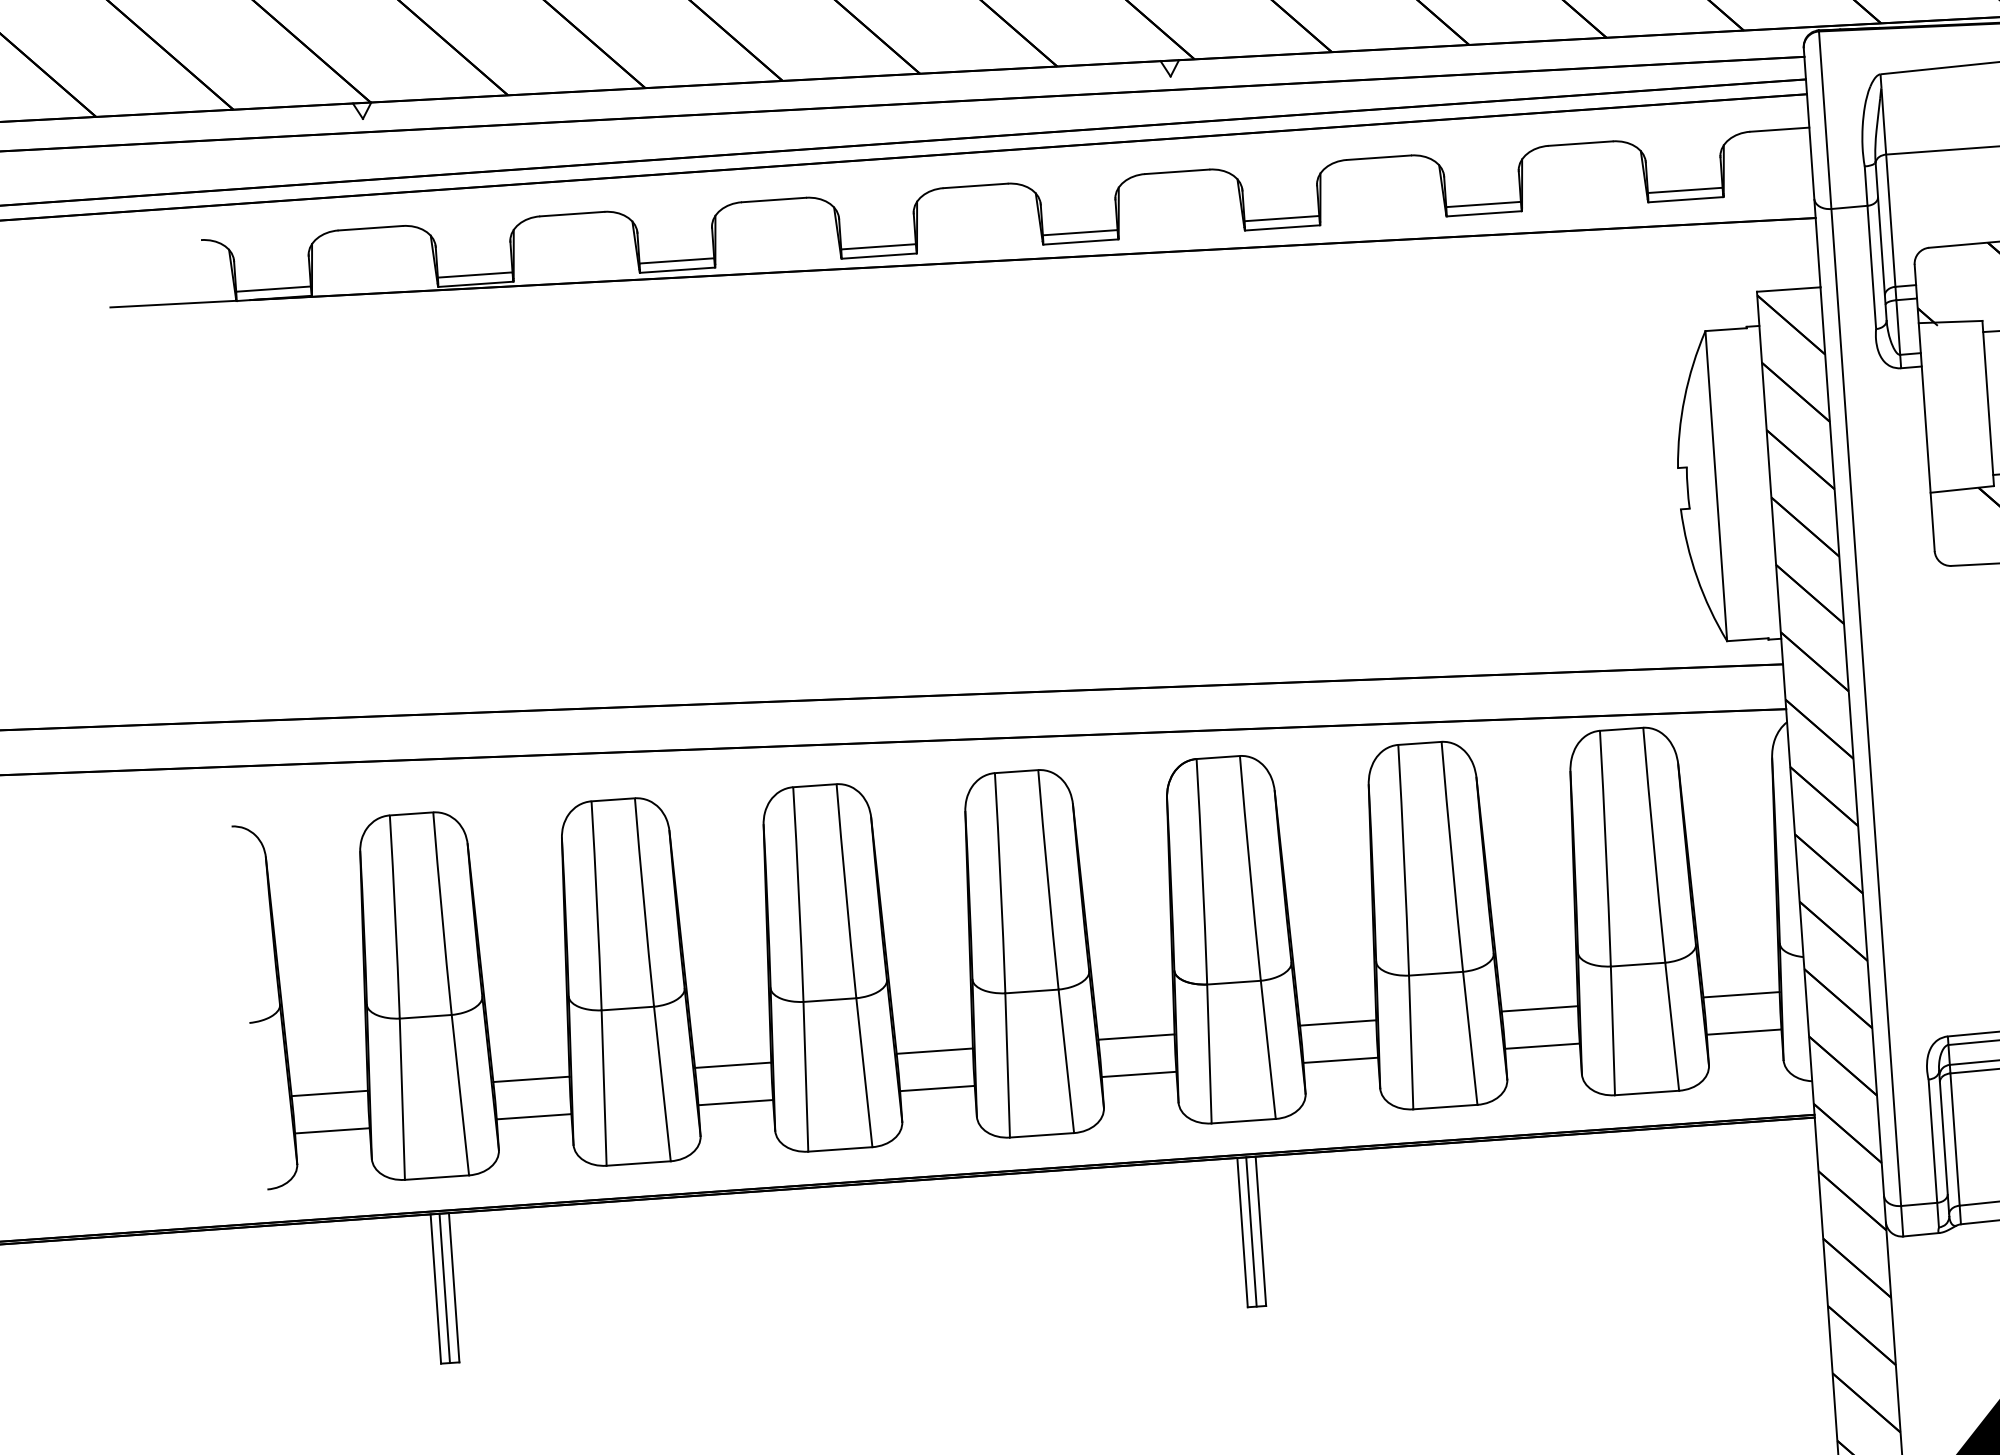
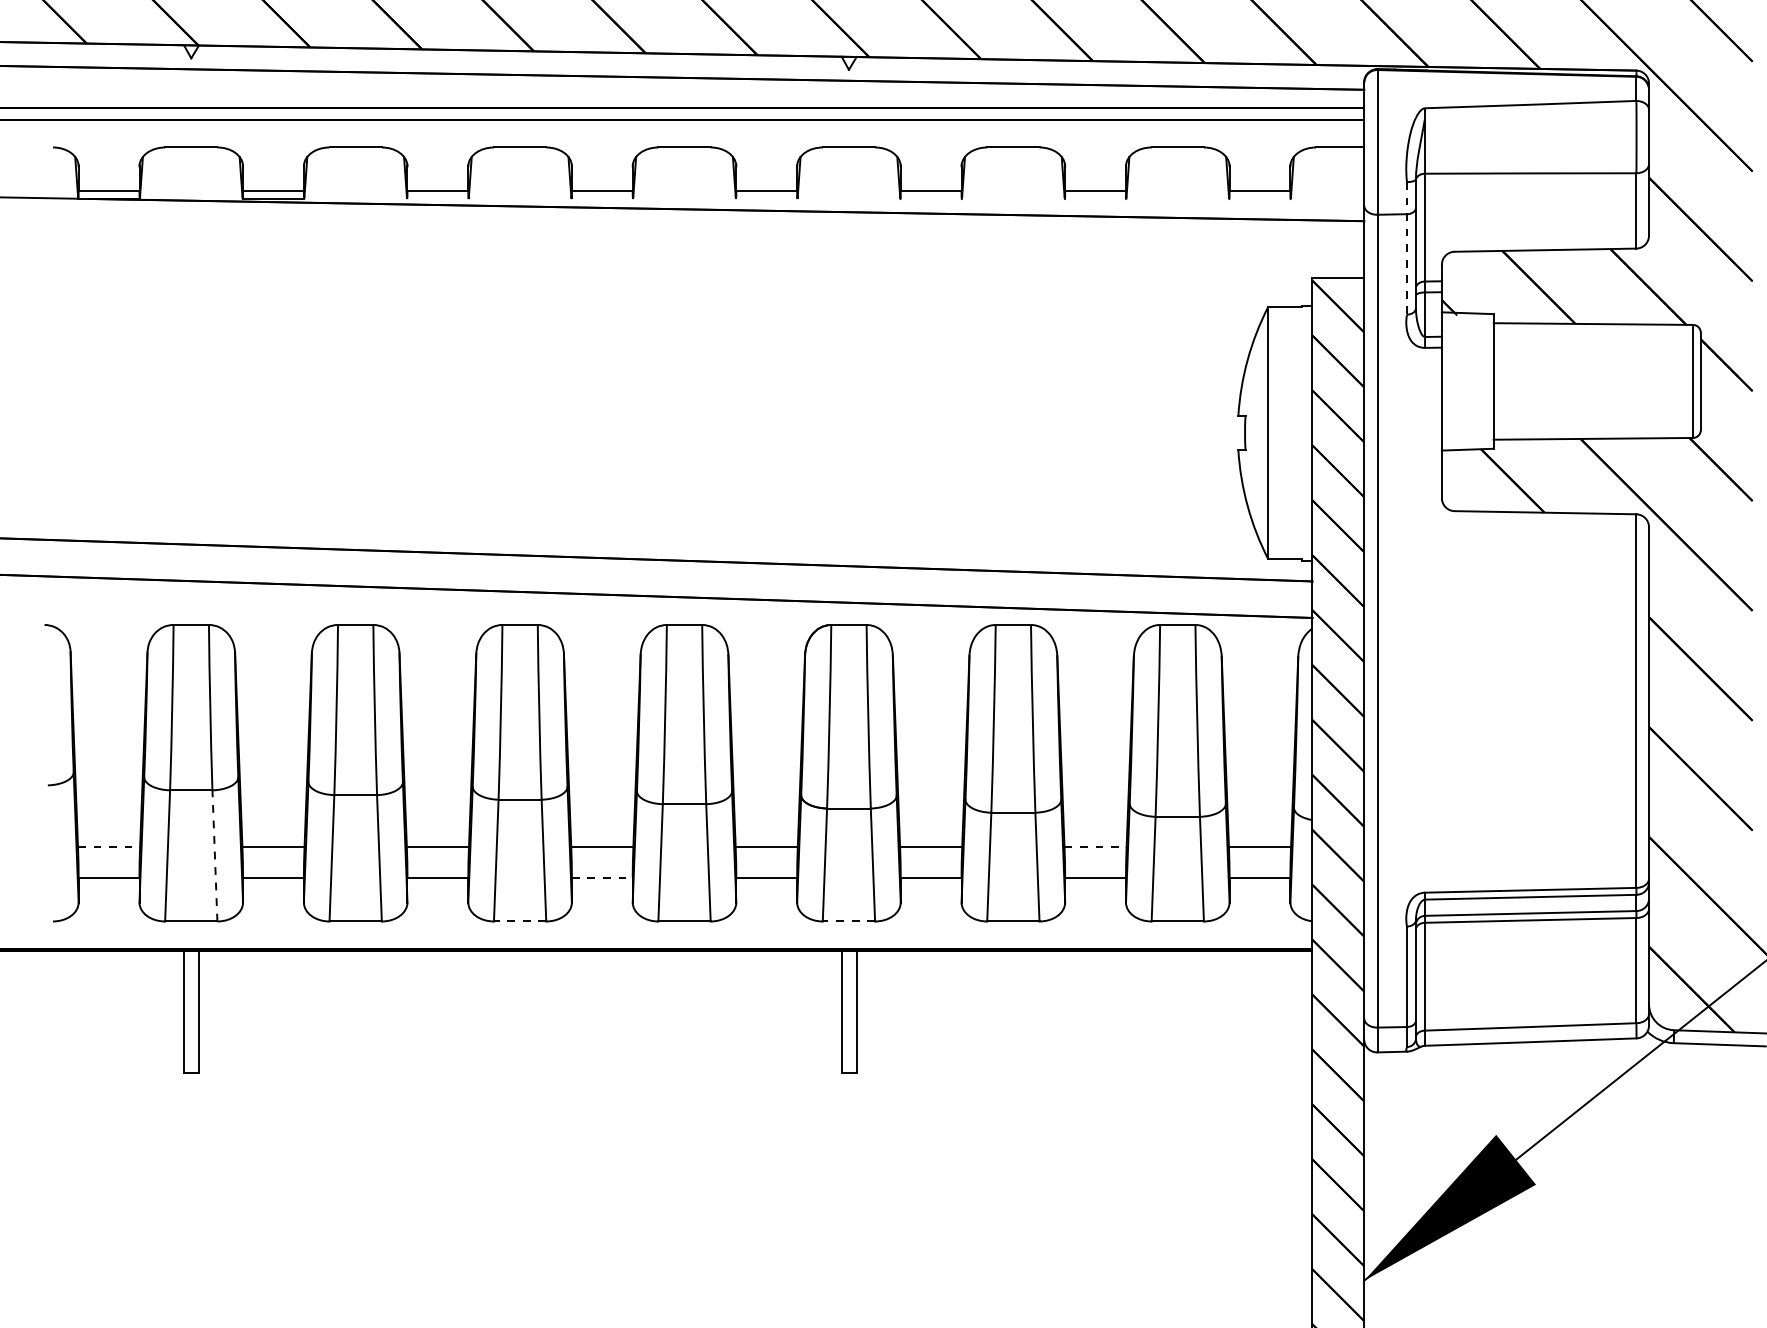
line: (1685, 199) -> (1259, 198), removed
line: (1484, 213) -> (1095, 198), removed
line: (1281, 227) -> (930, 198), removed
line: (1080, 241) -> (766, 198), removed
line: (1869, 247) -> (1406, 248), solid -> dashed
line: (879, 255) -> (602, 198), removed
line: (677, 269) -> (437, 198), removed
line: (1541, 1009) -> (1096, 847), solid -> dashed
line: (937, 1088) -> (602, 877), solid -> dashed
line: (330, 1093) -> (109, 847), solid -> dashed
line: (459, 1094) -> (214, 855), solid -> dashed
line: (1243, 1121) -> (848, 921), solid -> dashed
line: (839, 1149) -> (519, 921), solid -> dashed
line: (1250, 1231) -> (848, 1011), removed
line: (444, 1288) -> (191, 1011), removed

